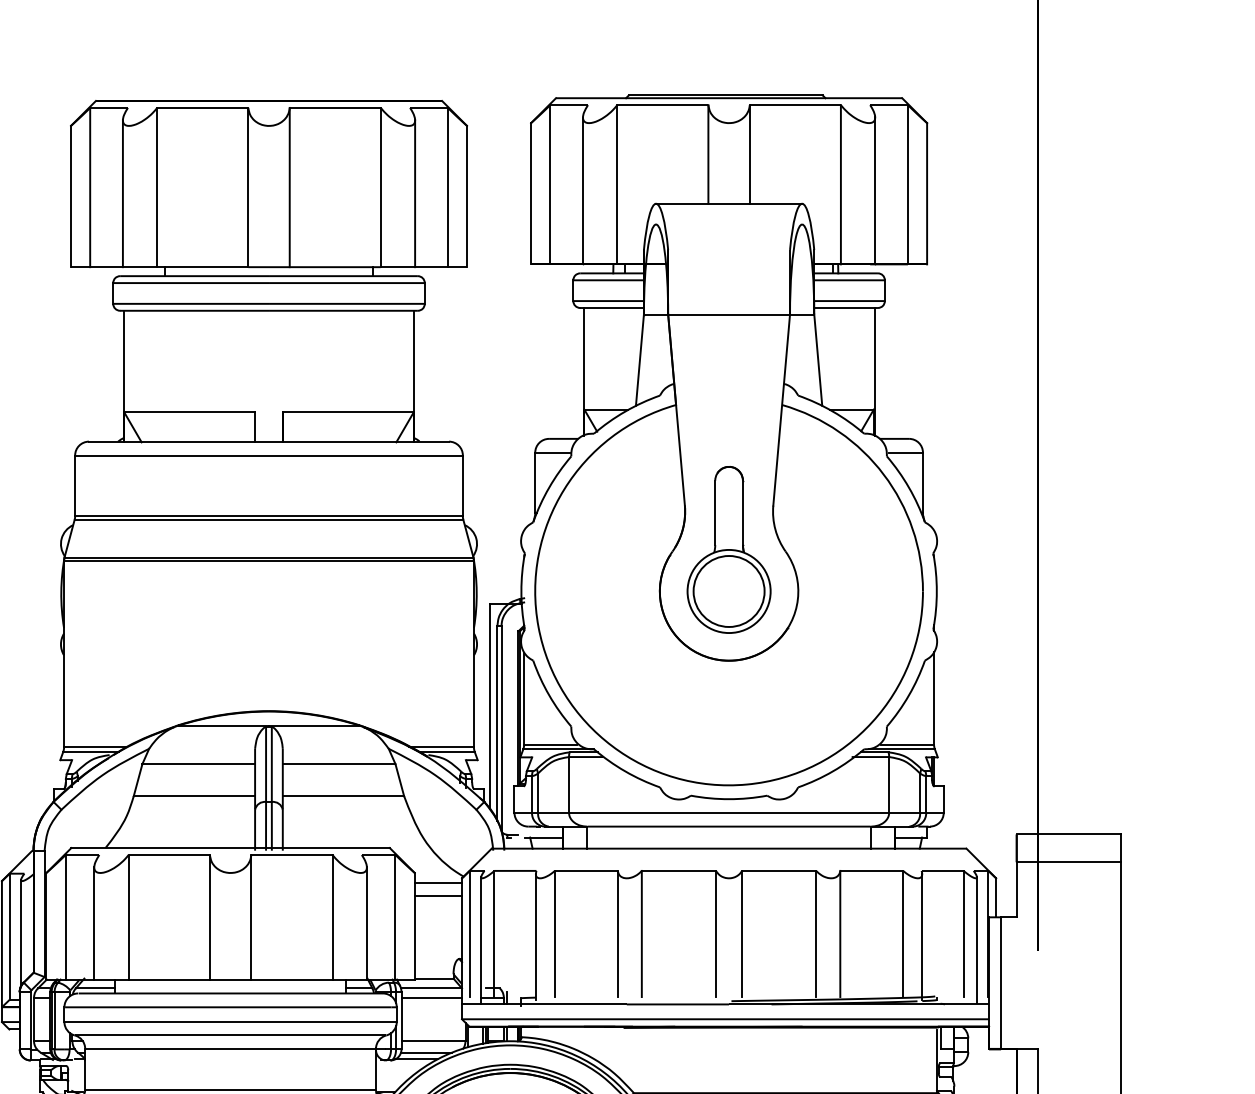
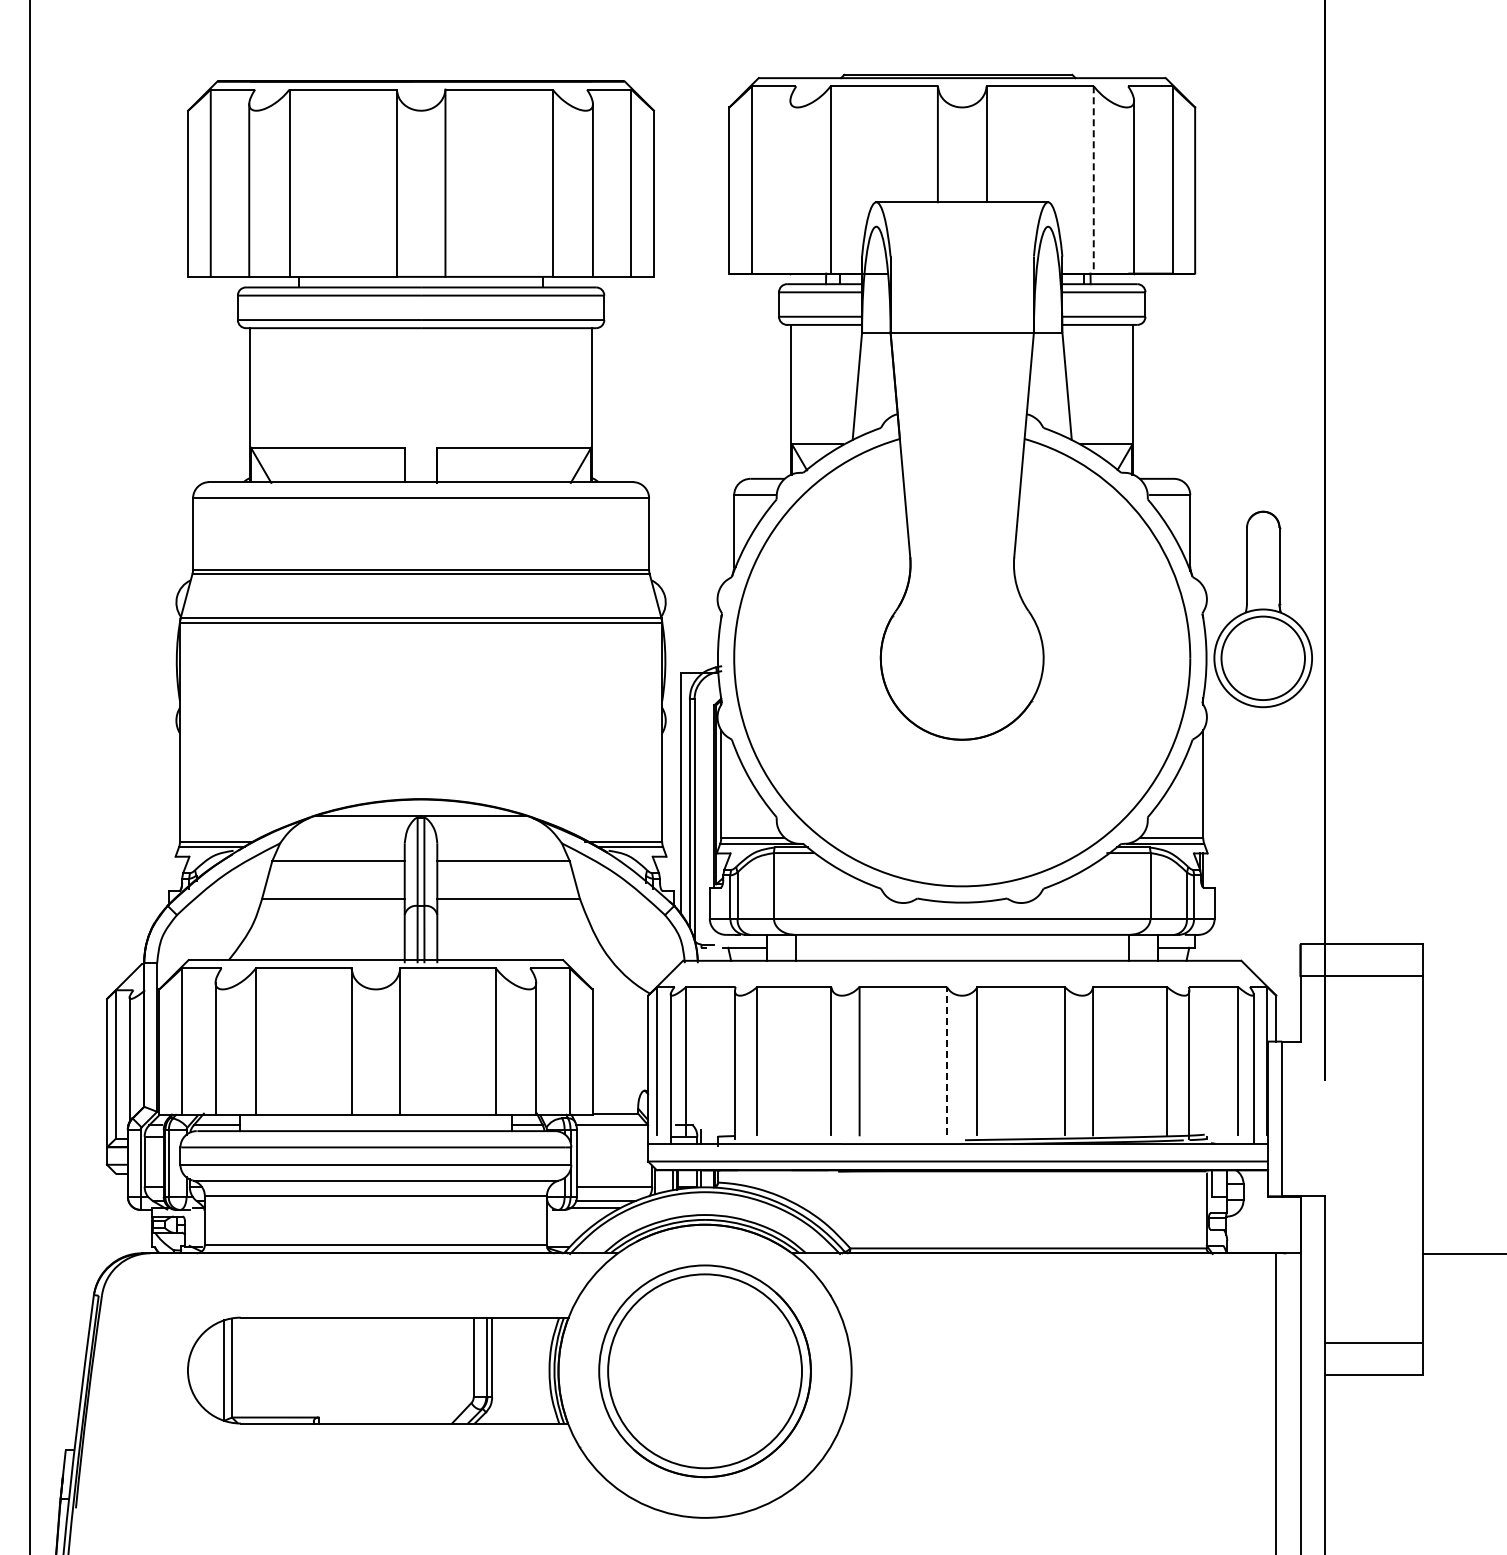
line: (840, 184) -> (1093, 179), solid -> dashed
line: (583, 190) -> (790, 186), removed
part: (728, 549) -> (1262, 609), moved
line: (438, 883) -> (620, 1001), removed
line: (438, 895) -> (620, 1016), removed
line: (715, 933) -> (946, 1060), solid -> dashed
line: (431, 998) -> (612, 1136), removed

